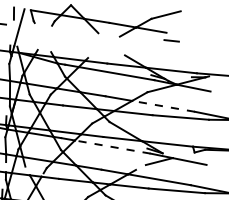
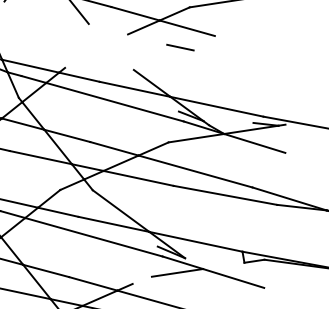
line: (171, 40) -> (180, 46), moved
line: (163, 106) -> (195, 171), dashed -> solid
line: (112, 146) -> (93, 236), dashed -> solid

